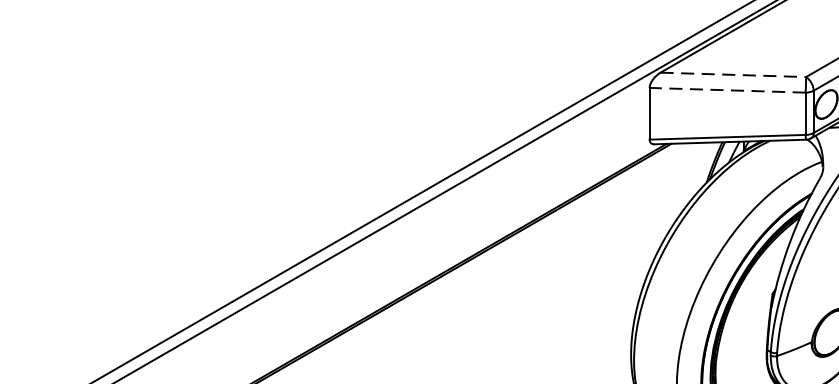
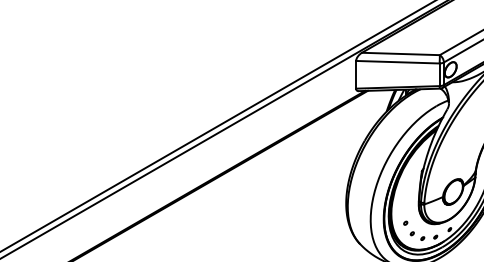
line: (732, 73) -> (400, 53), dashed -> solid
line: (726, 90) -> (397, 62), dashed -> solid

